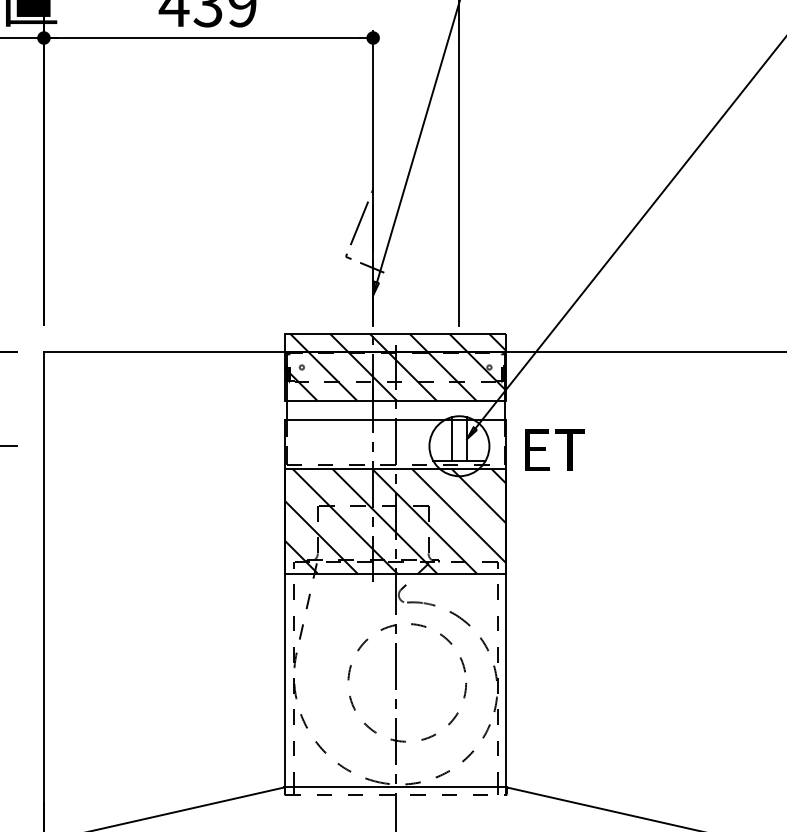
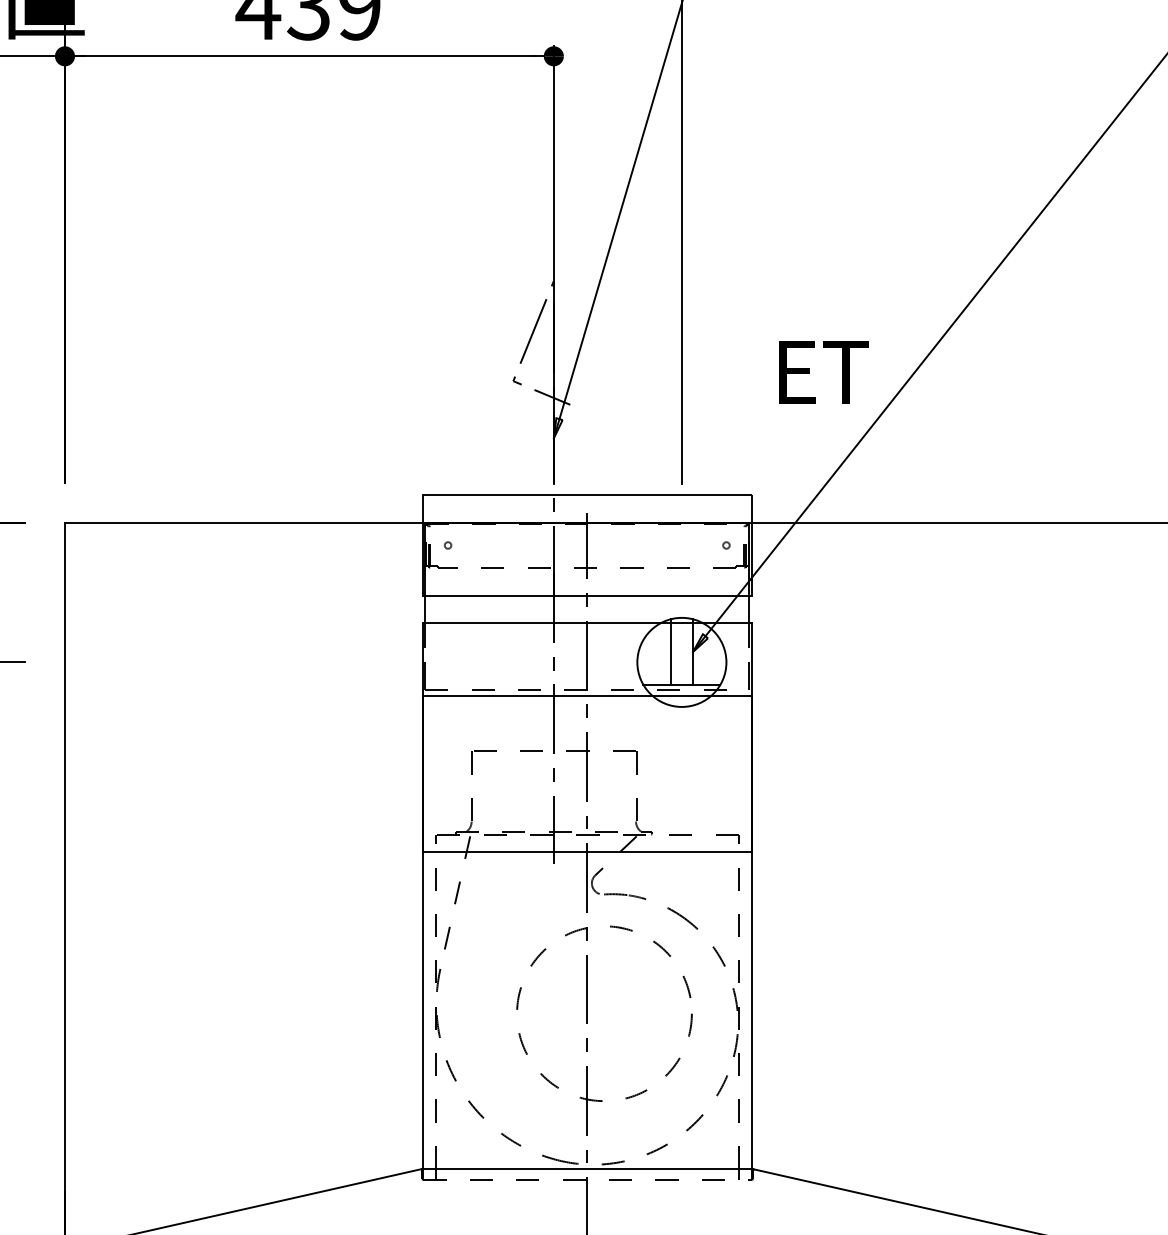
hatch: (395, 367) -> (586, 545), removed
text: (554, 449) -> (823, 371), moved
hatch: (395, 520) -> (586, 772), removed

